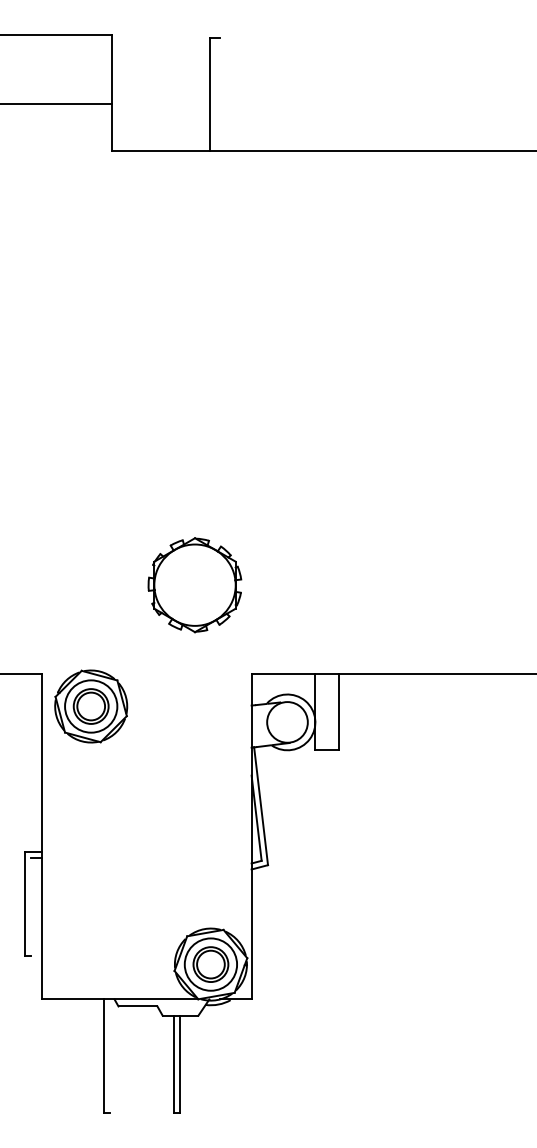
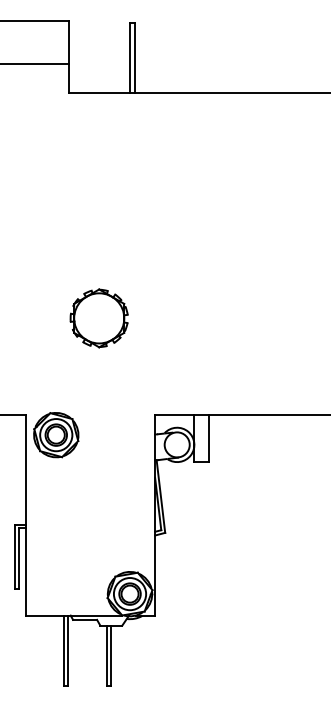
line: (219, 93) -> (135, 57), added
part: (193, 585) -> (98, 318), moved
line: (31, 906) -> (19, 558), added
line: (109, 1056) -> (67, 650), added

